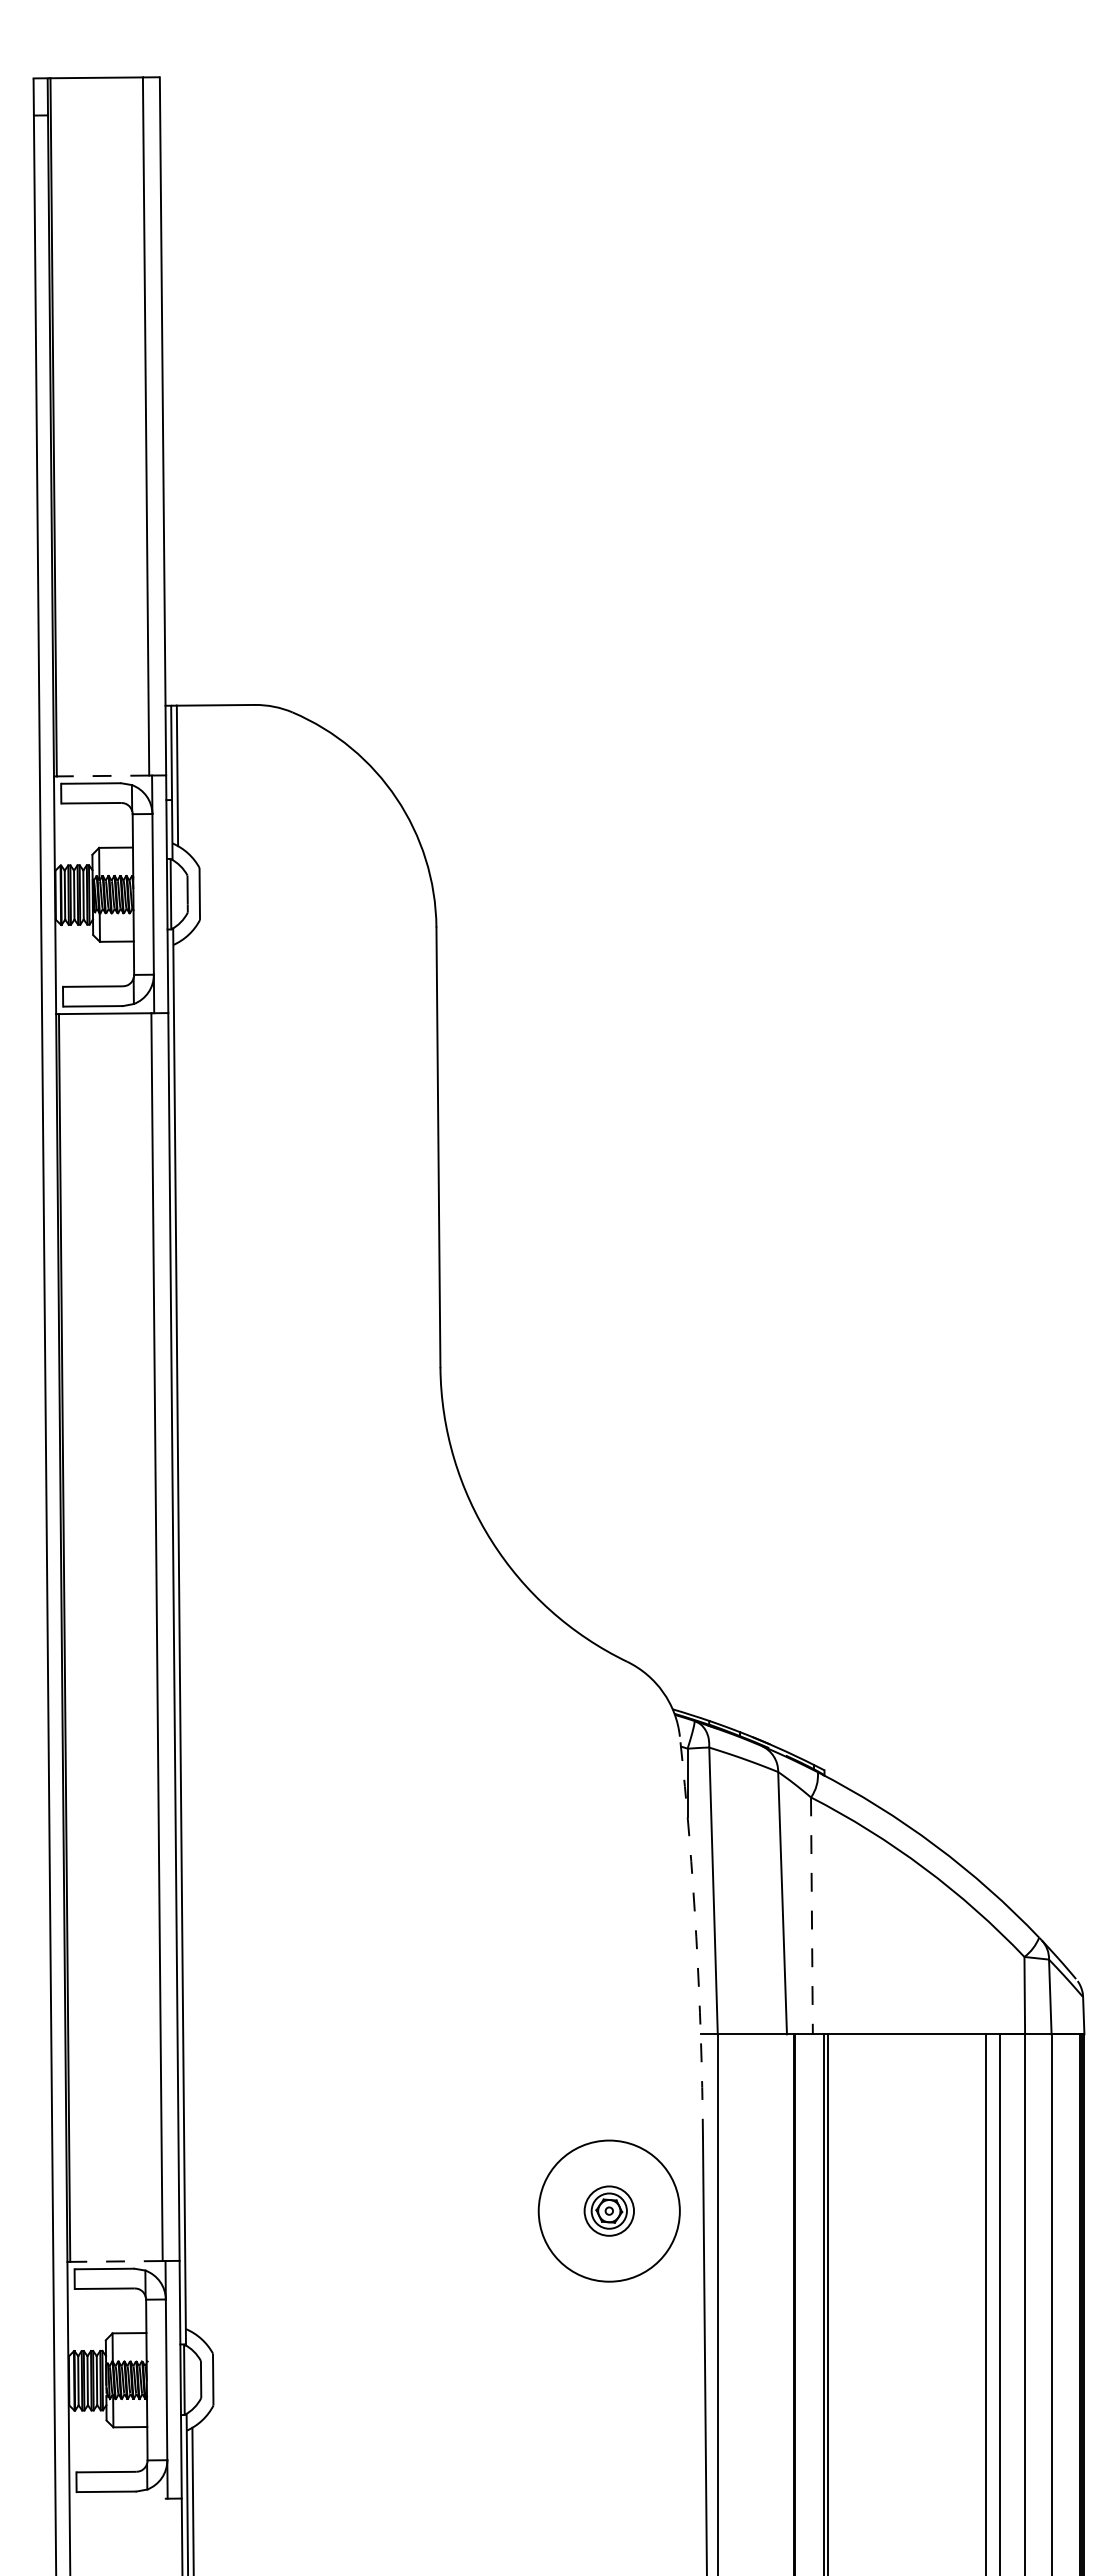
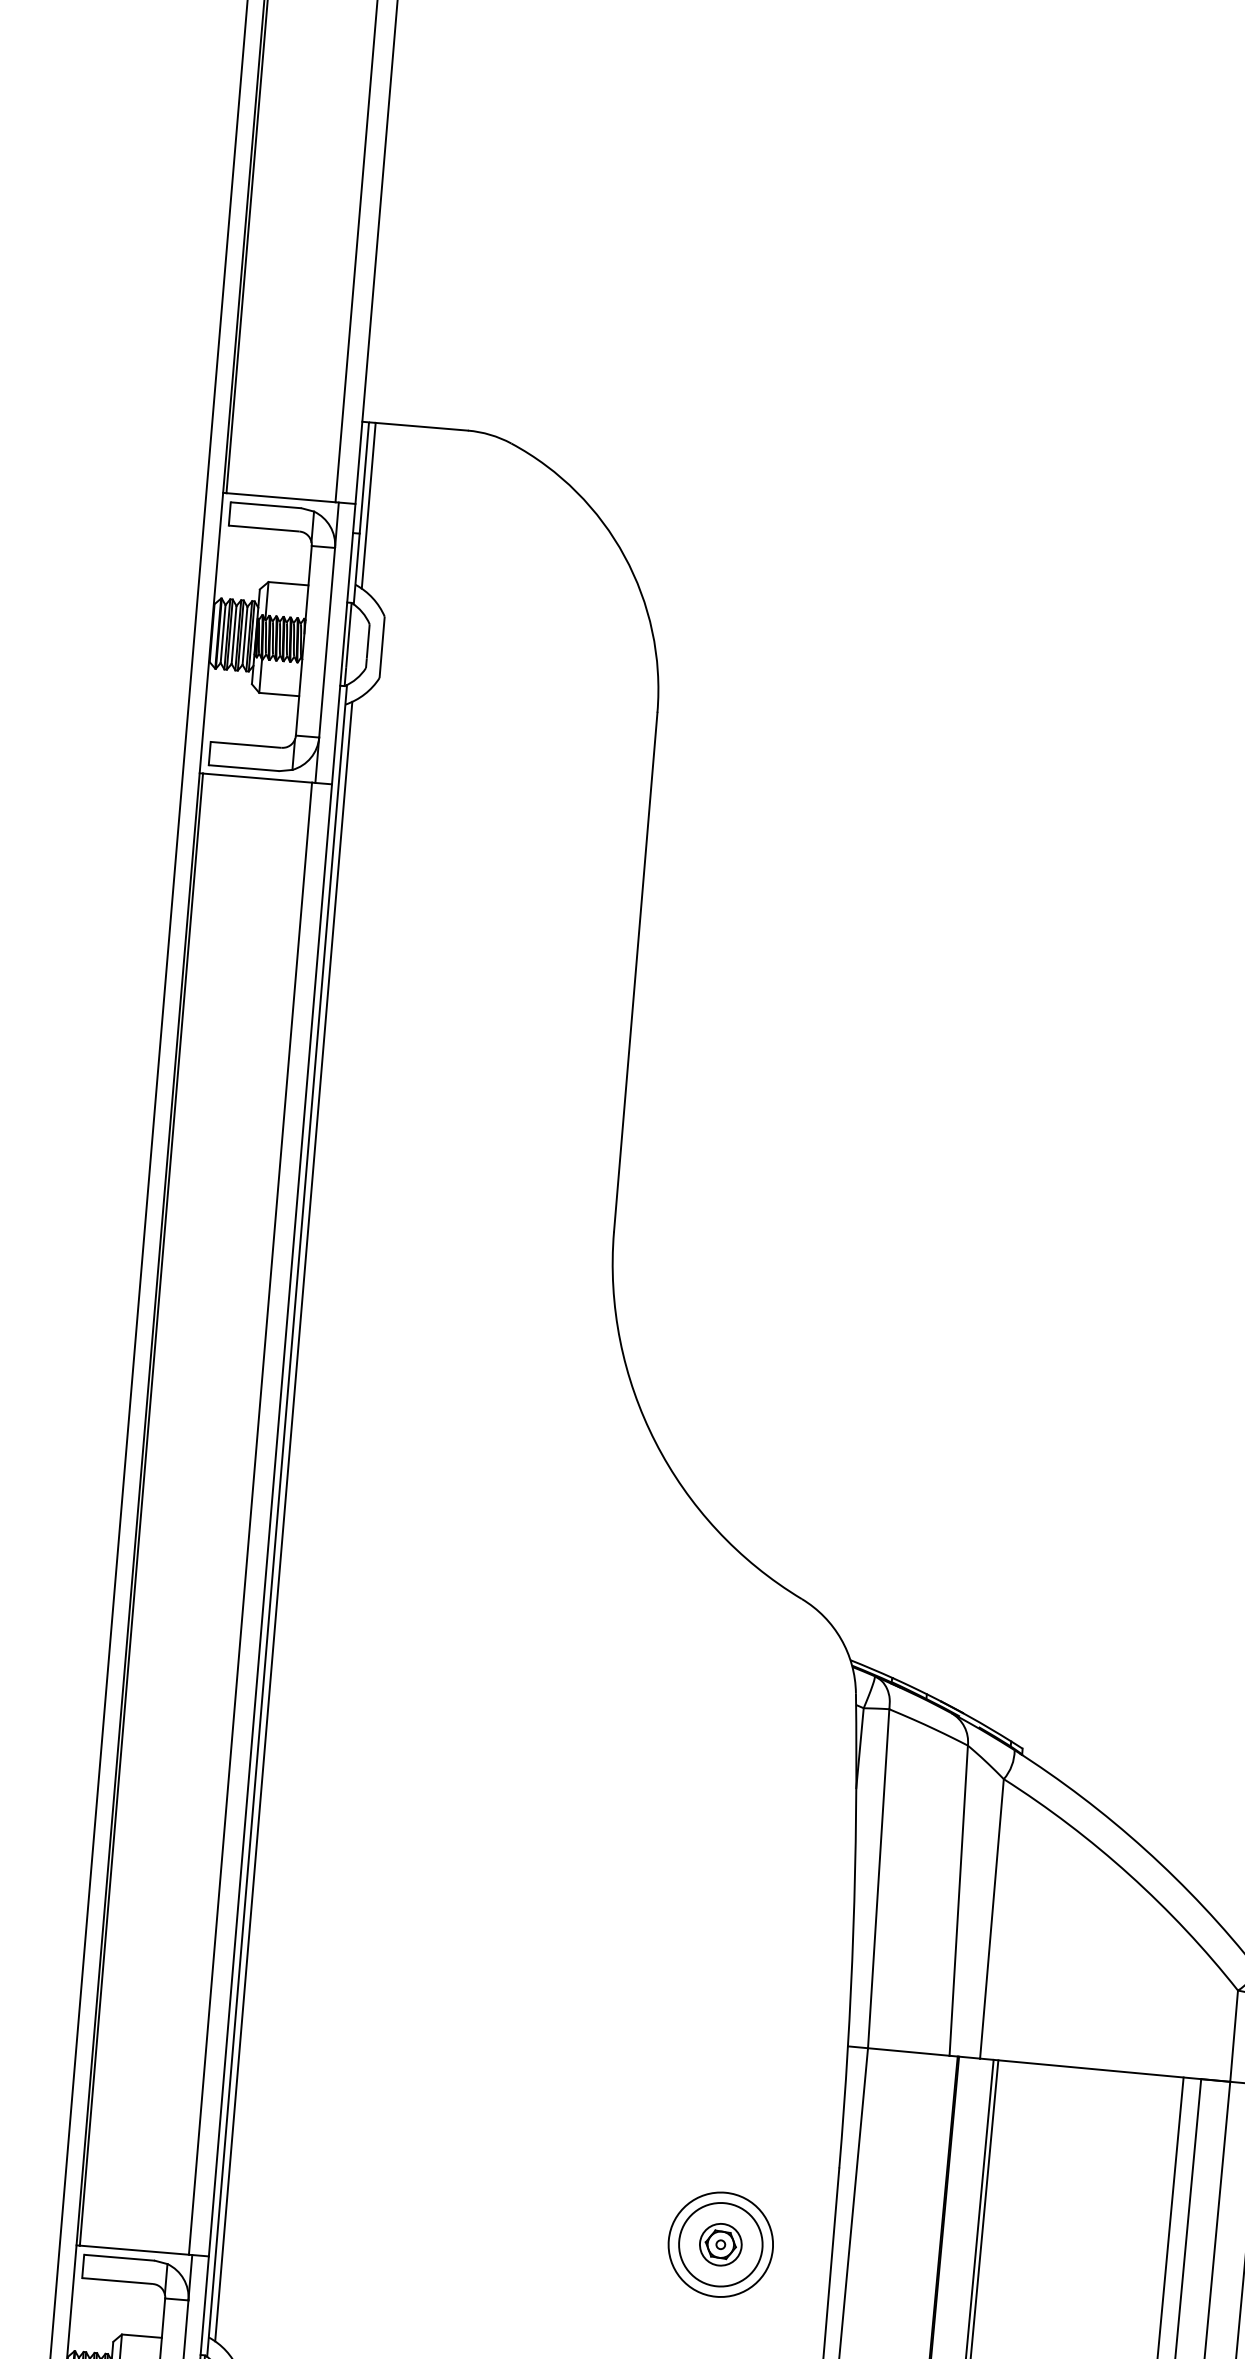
line: (102, 775) -> (280, 497), dashed -> solid
line: (184, 1636) -> (282, 1520), added
line: (811, 1916) -> (991, 1919), dashed -> solid
arc: (696, 1936) -> (853, 1930), dashed -> solid
circle: (609, 2210) -> (721, 2244), size x1.43
circle: (609, 2211) -> (721, 2245), size x0.62
line: (115, 2261) -> (133, 2250), dashed -> solid

